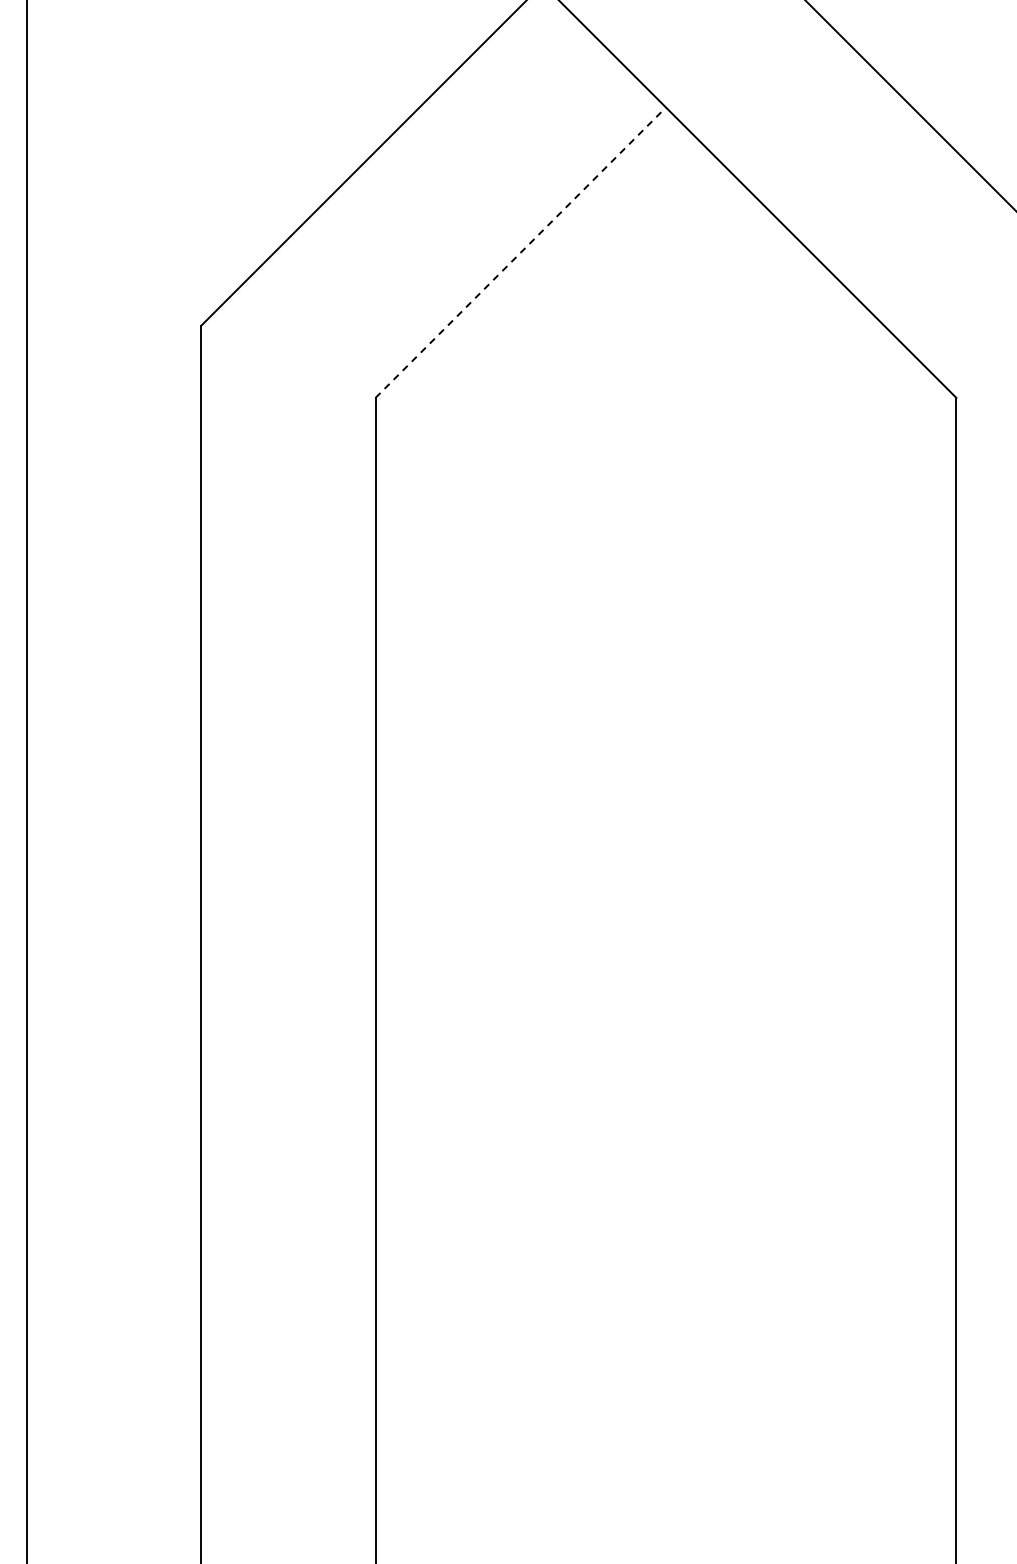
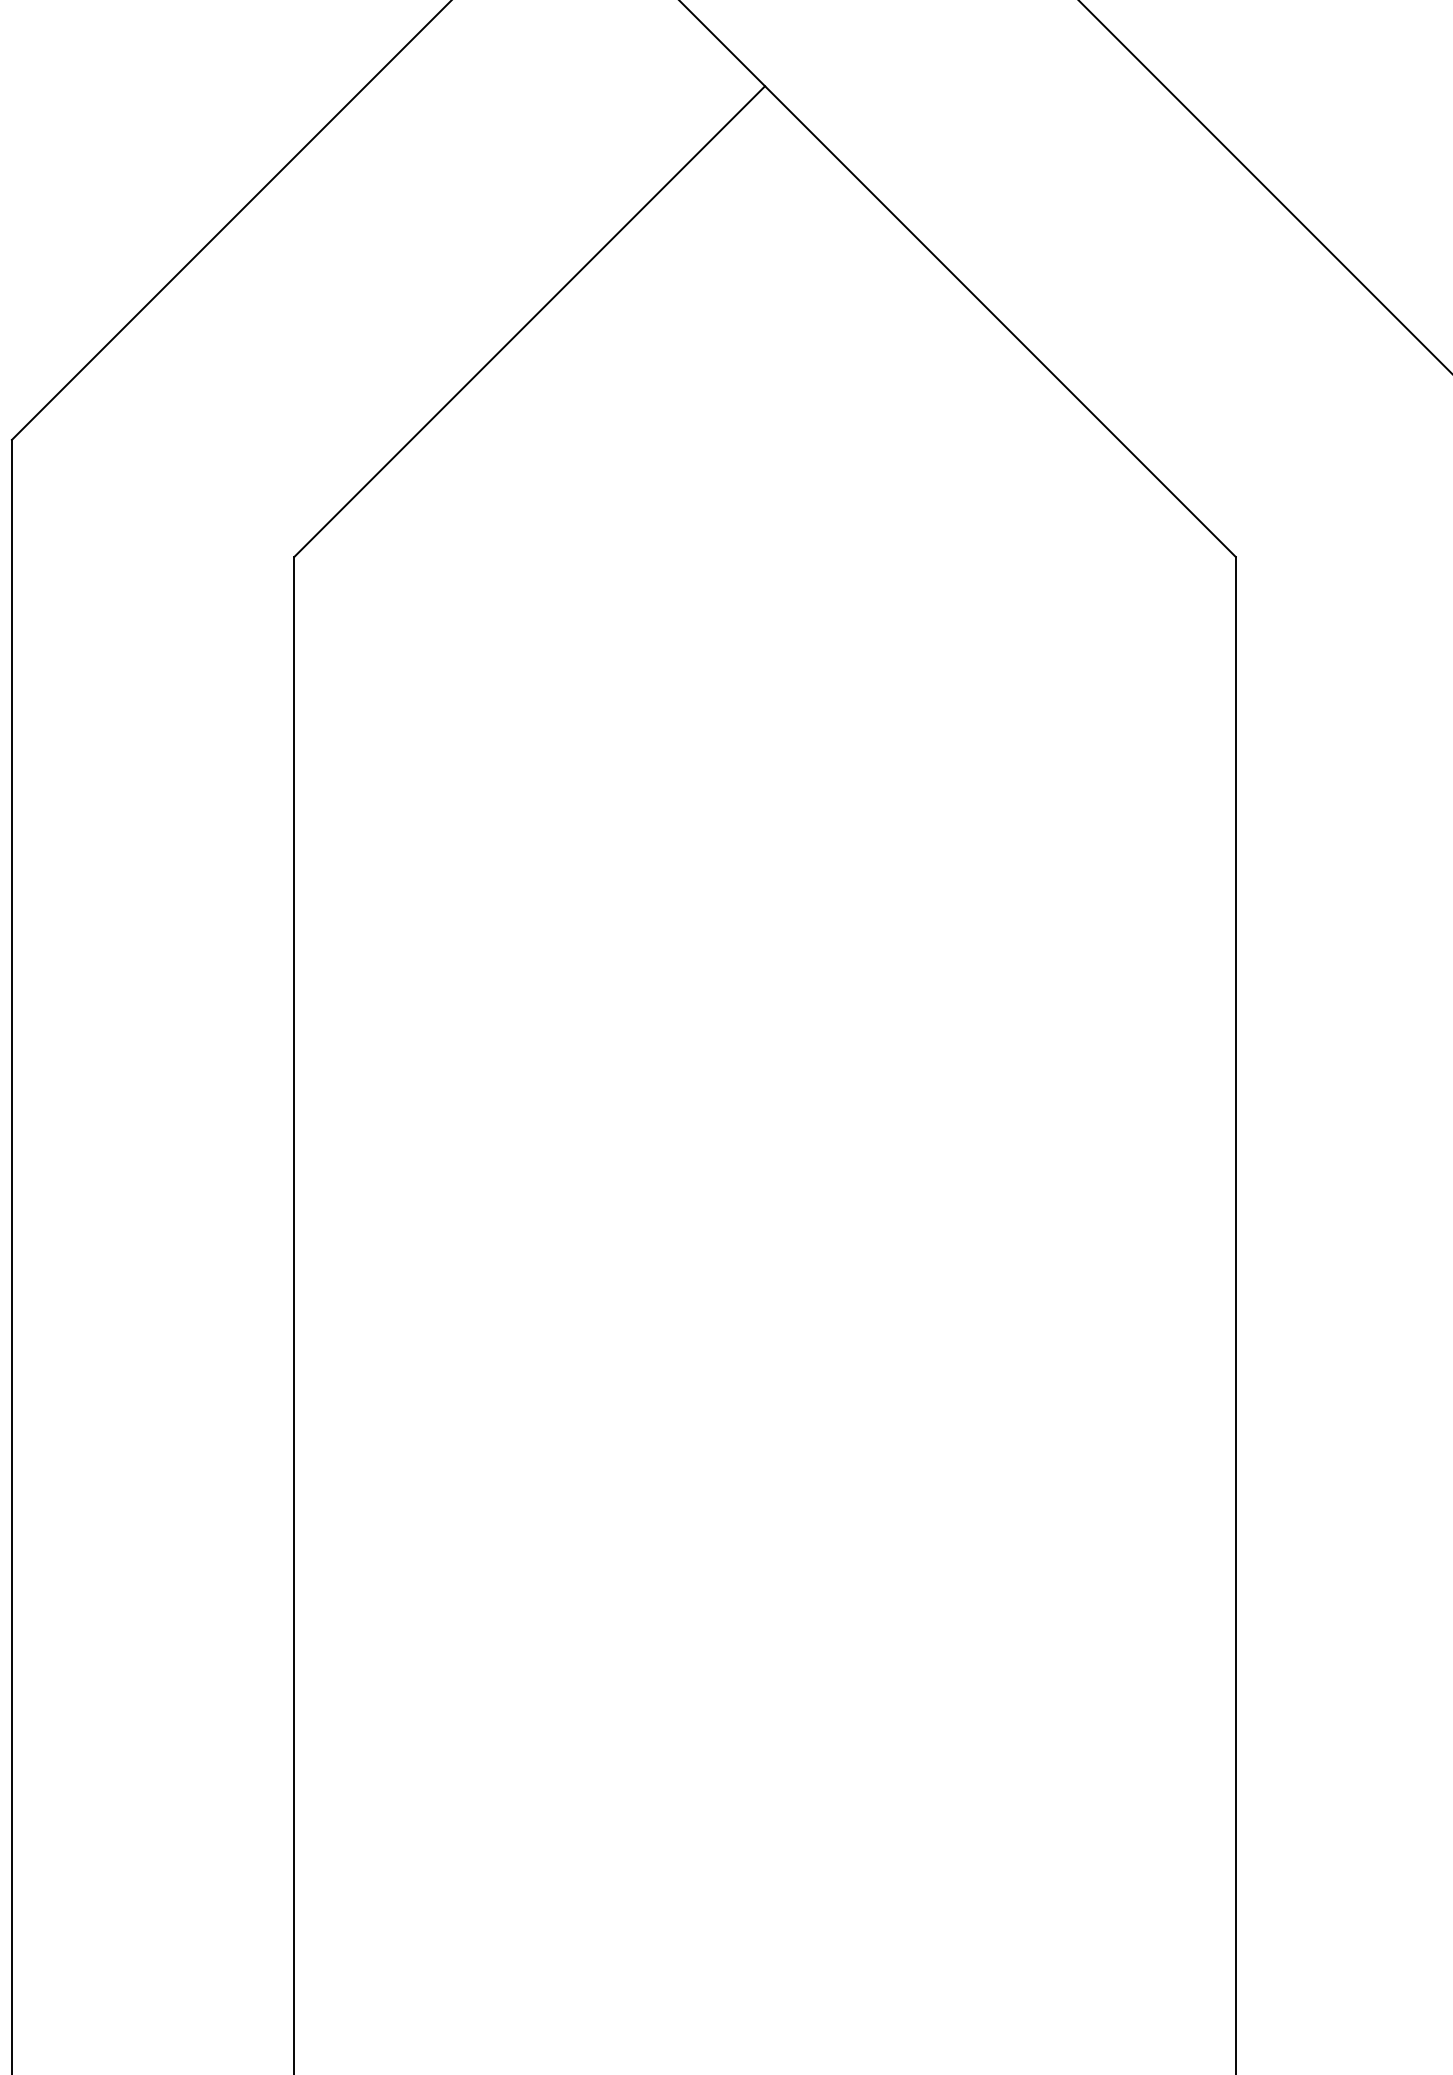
line: (521, 252) -> (530, 321), dashed -> solid

